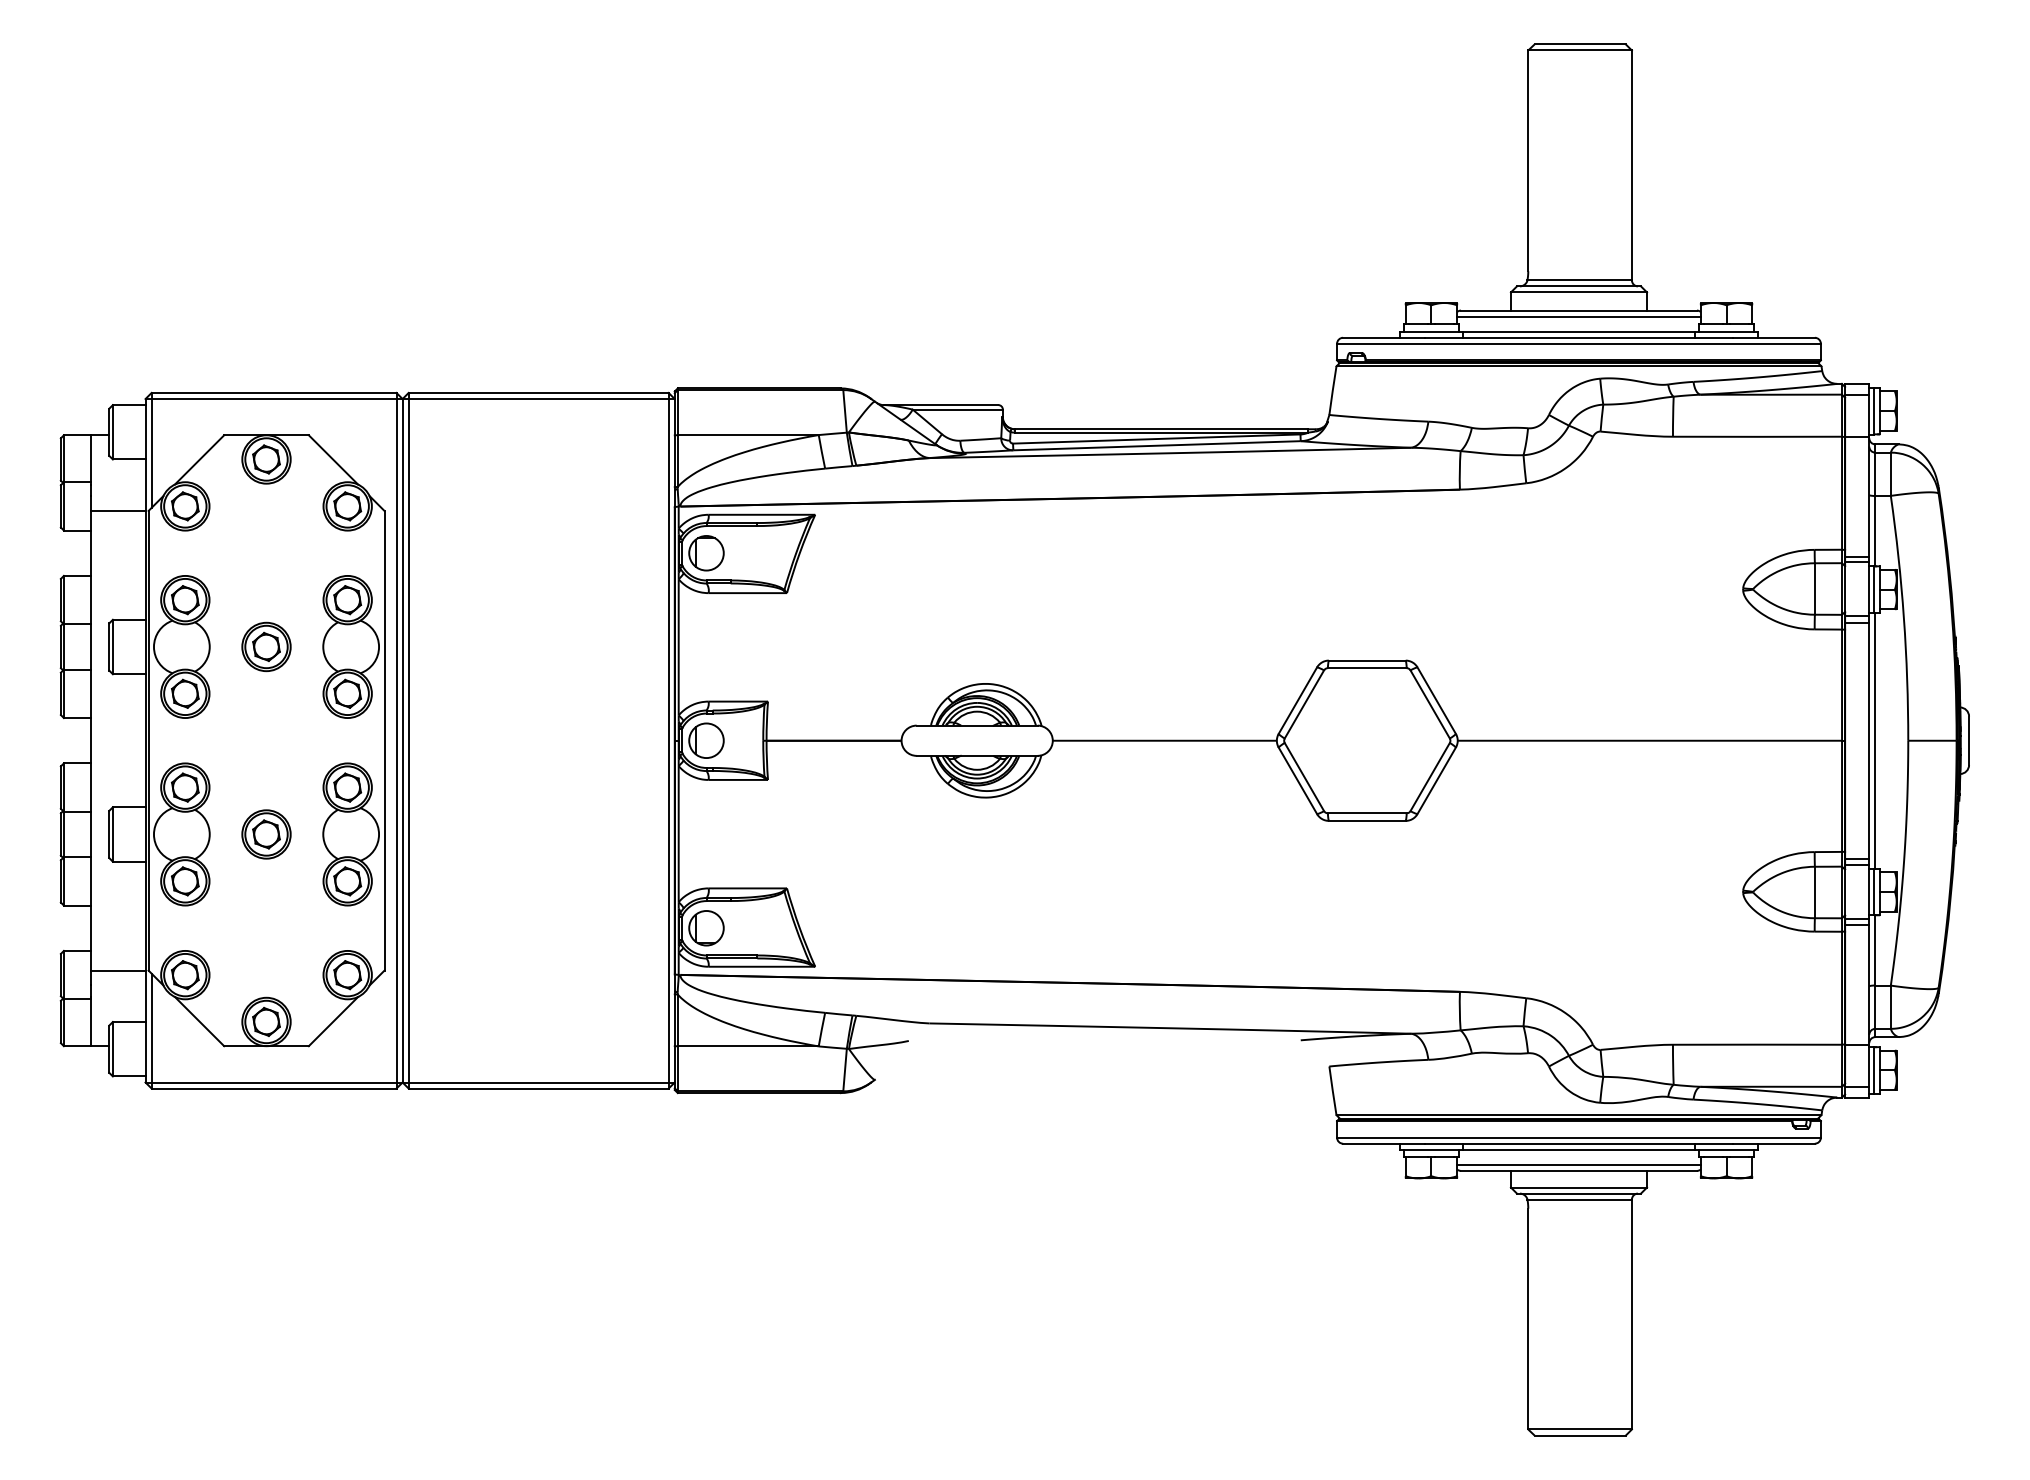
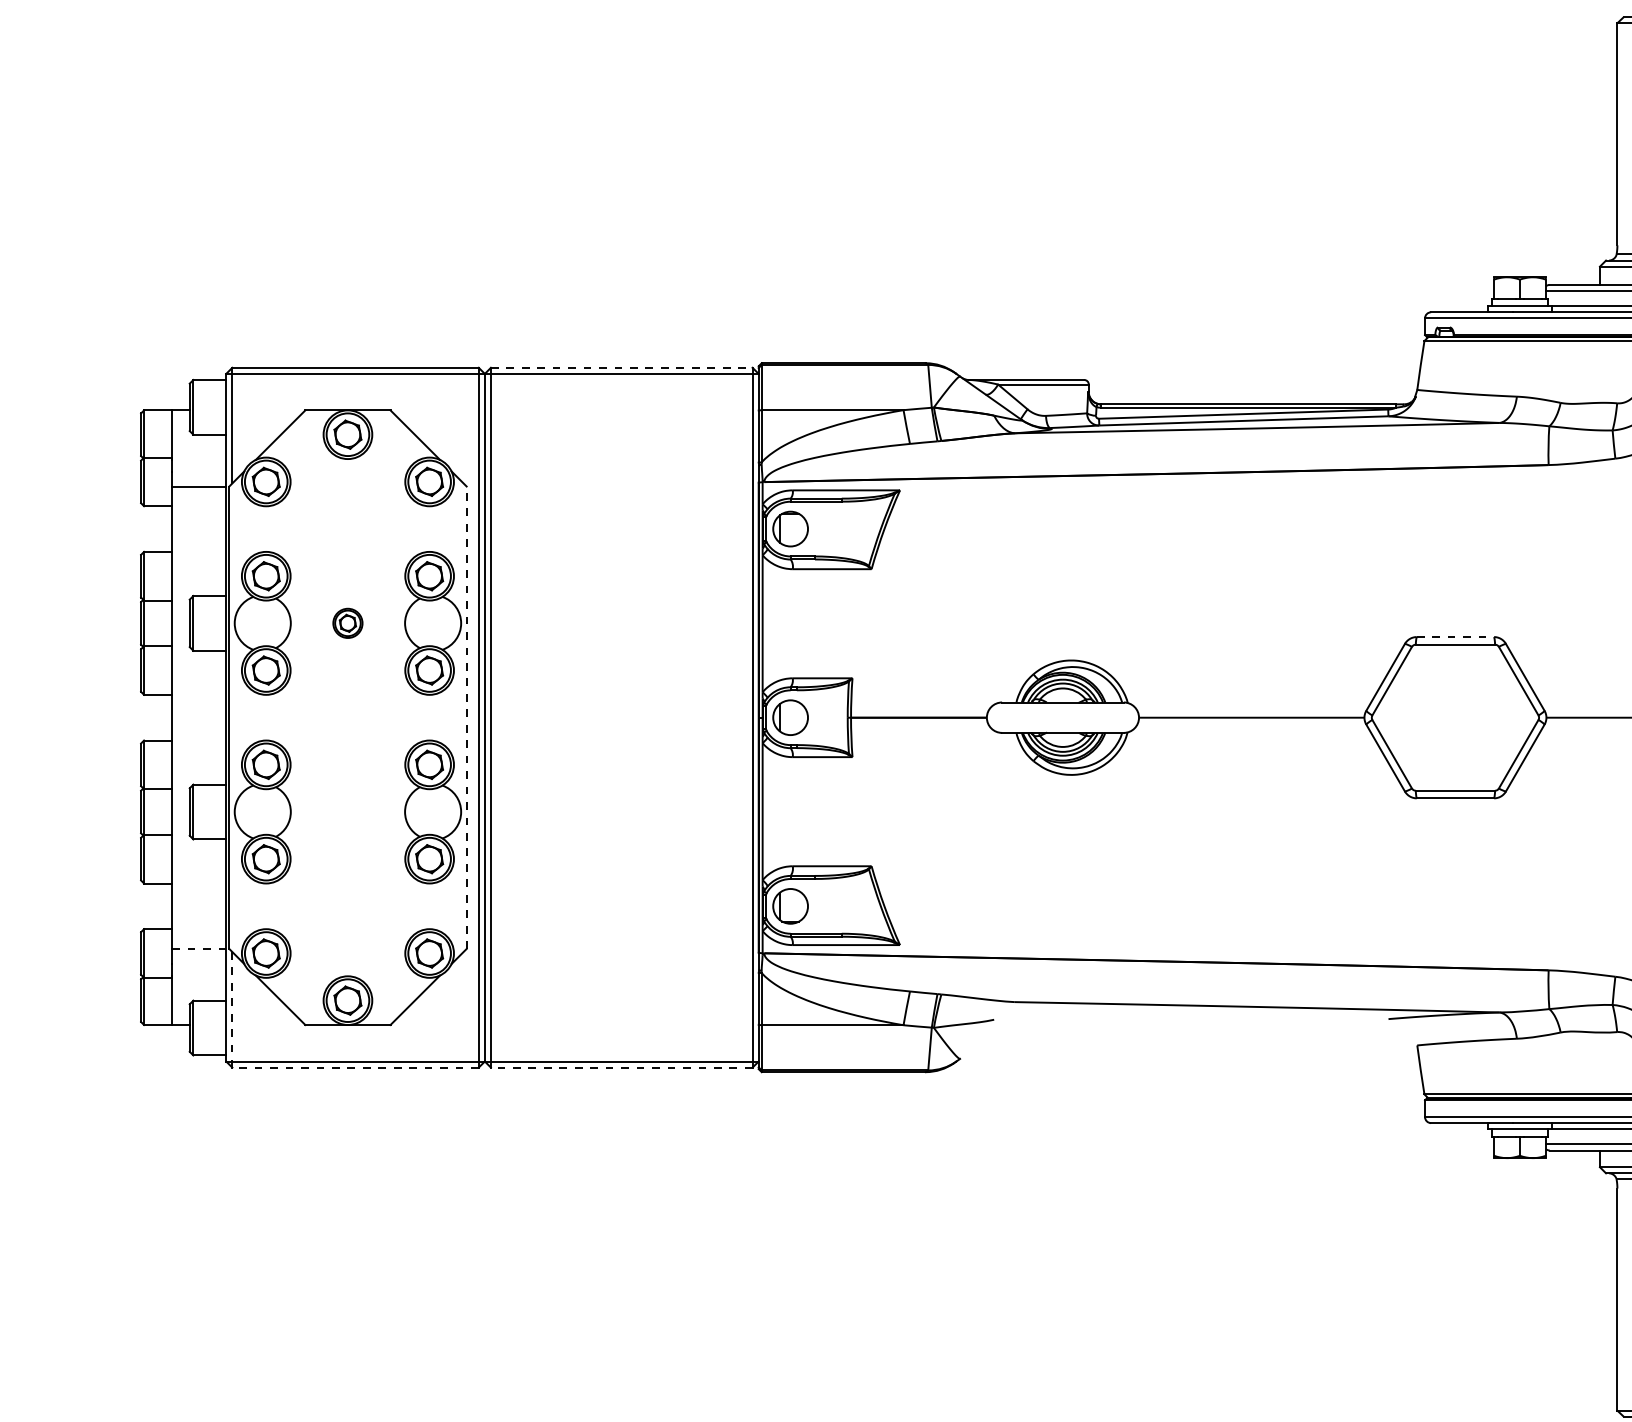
line: (539, 392) -> (622, 367), solid -> dashed
part: (266, 646) -> (347, 622), size x0.6
line: (1367, 660) -> (1455, 636), solid -> dashed
line: (384, 740) -> (466, 717), solid -> dashed
part: (266, 834) -> (347, 812), removed
line: (117, 970) -> (198, 948), solid -> dashed
line: (151, 1028) -> (232, 1007), solid -> dashed
line: (273, 1088) -> (354, 1067), solid -> dashed
line: (538, 1088) -> (621, 1067), solid -> dashed

